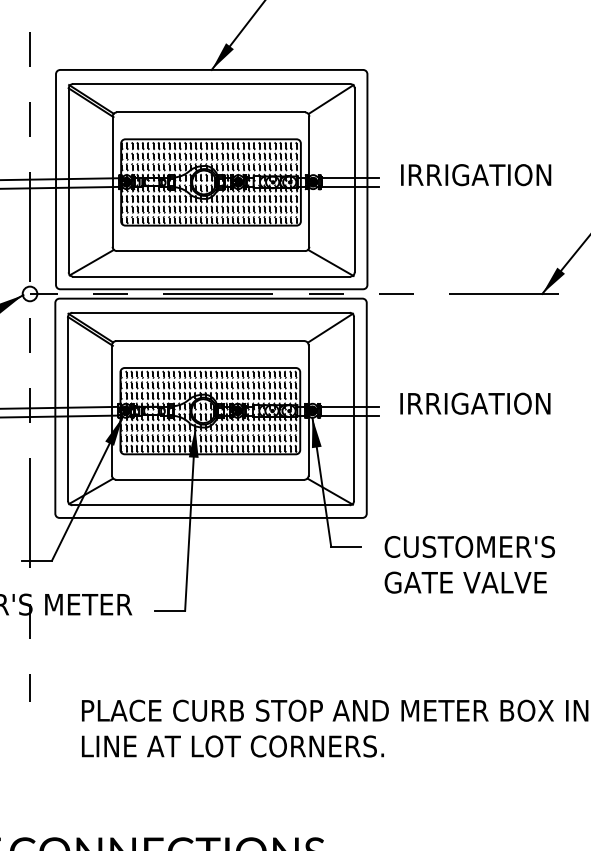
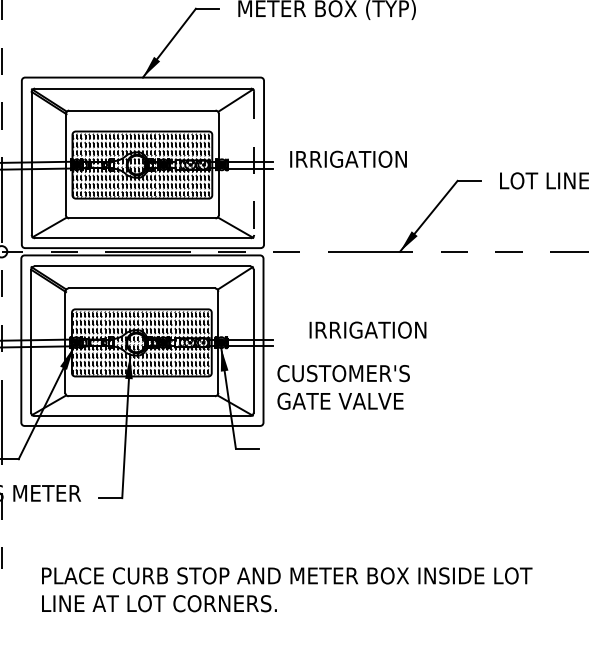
line: (355, 180) -> (254, 163), solid -> dashed
text: (474, 402) -> (367, 329), moved
text: (469, 564) -> (343, 387), moved

